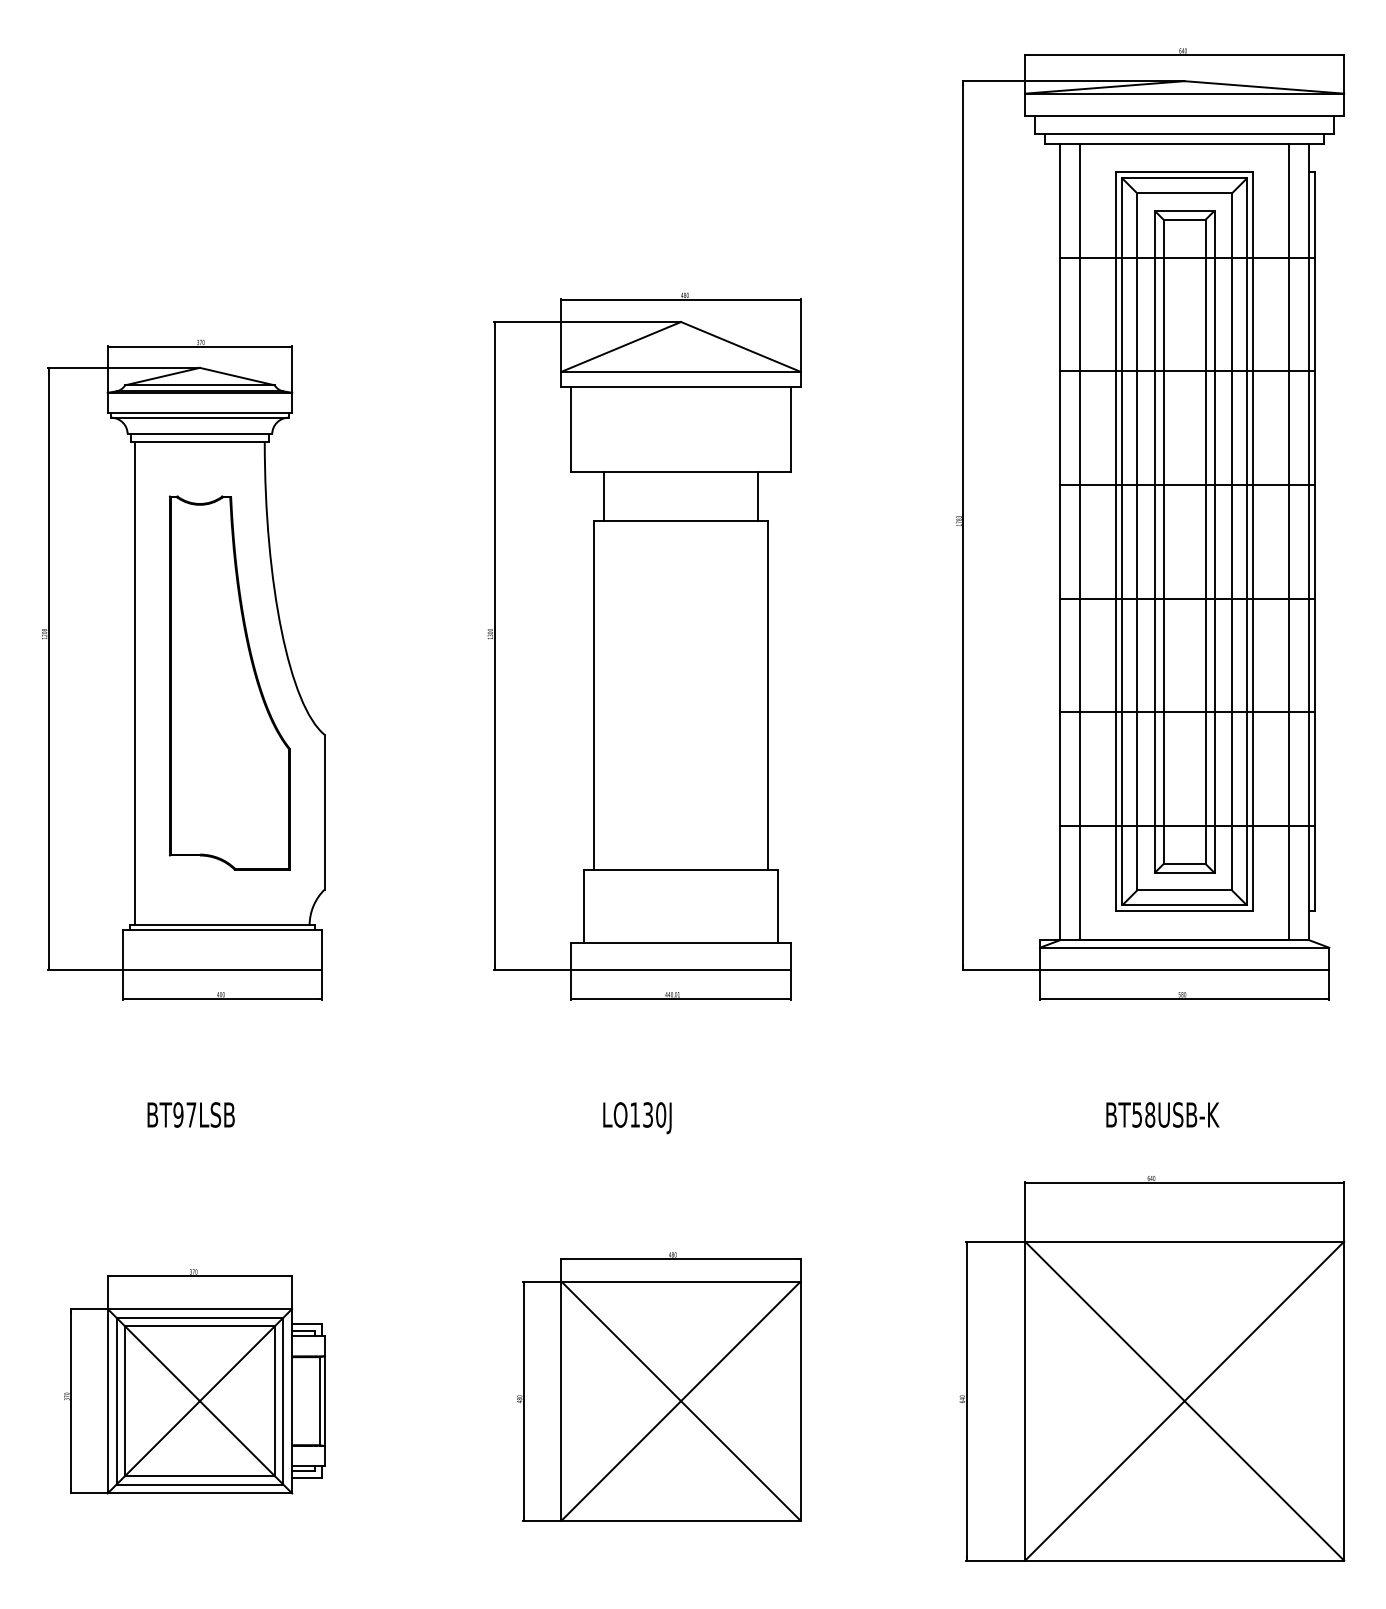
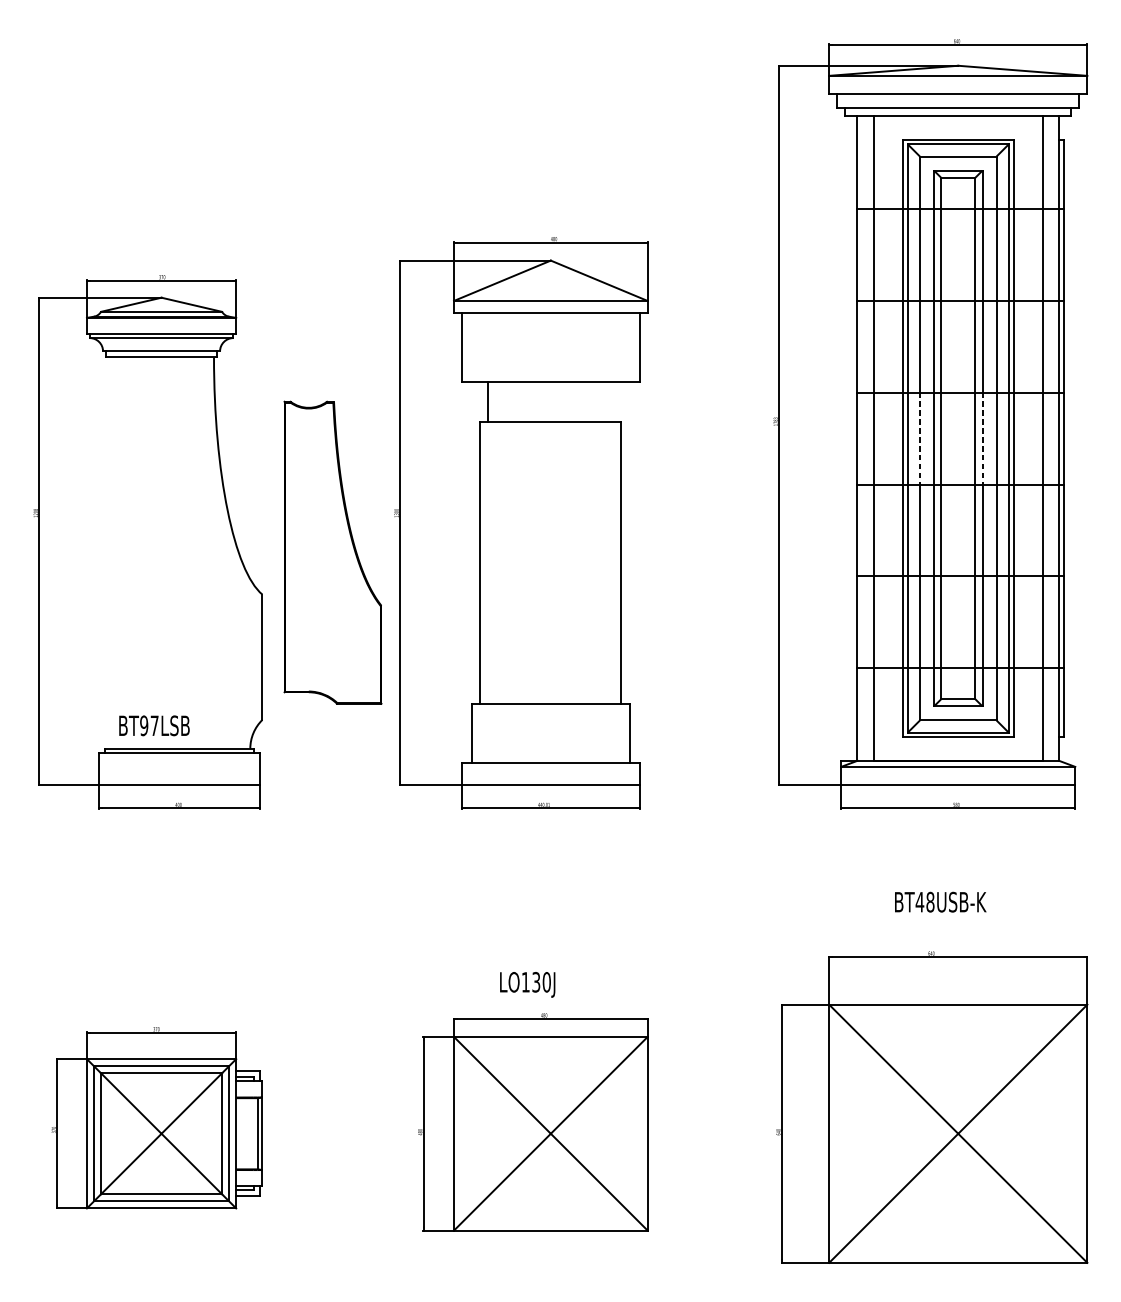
line: (758, 496) -> (613, 401), removed
line: (1137, 541) -> (920, 438), solid -> dashed
line: (1214, 541) -> (982, 438), solid -> dashed
part: (229, 682) -> (332, 552), moved
line: (135, 683) -> (109, 553), removed
text: (190, 1114) -> (153, 725), moved
text: (1136, 1114) -> (919, 901), BT58USB-K -> BT48USB-K
text: (637, 1118) -> (527, 985), moved

